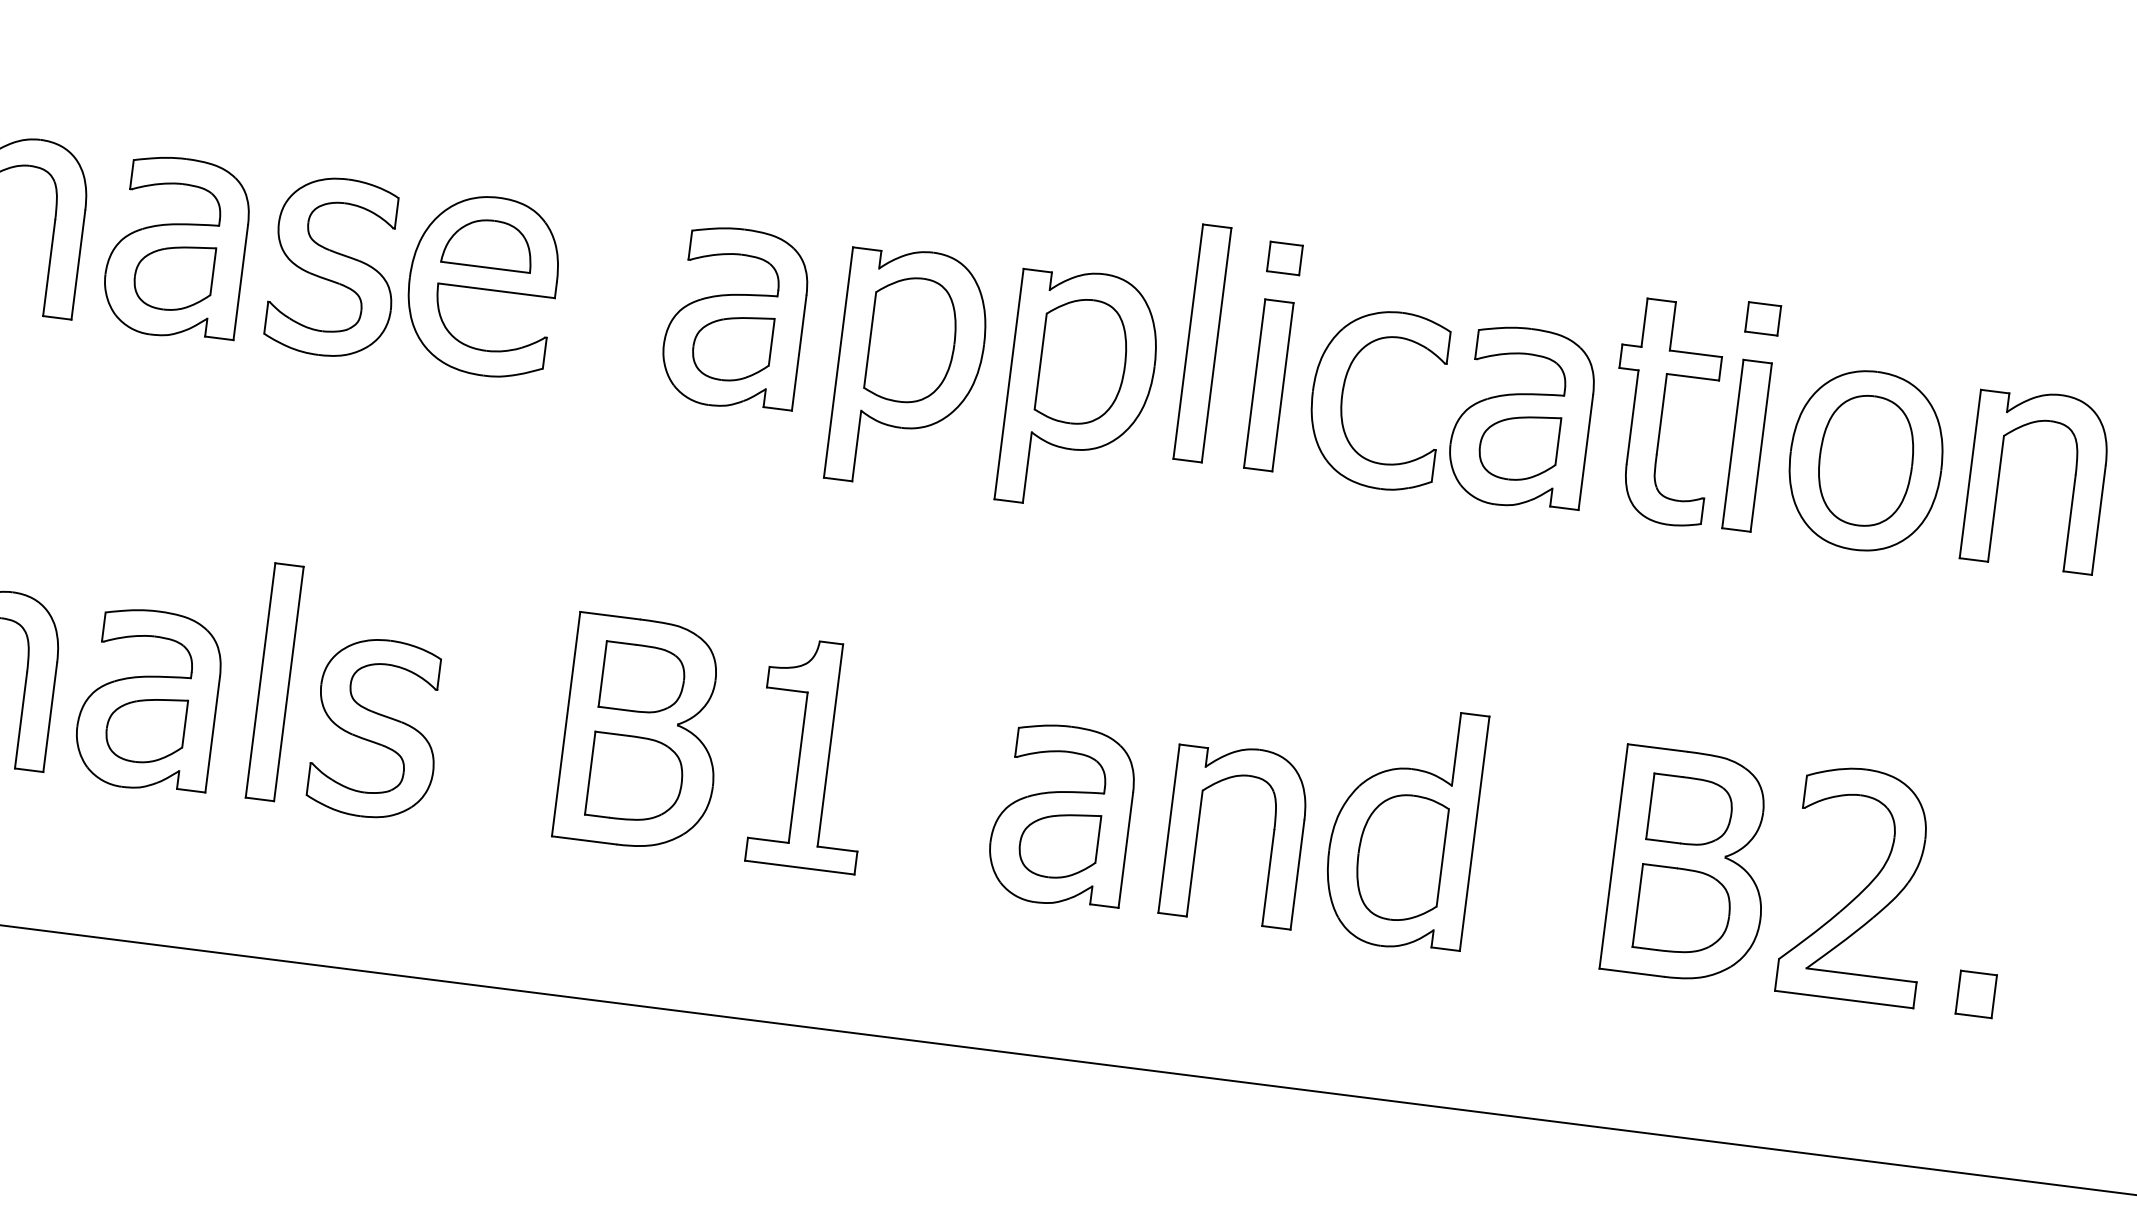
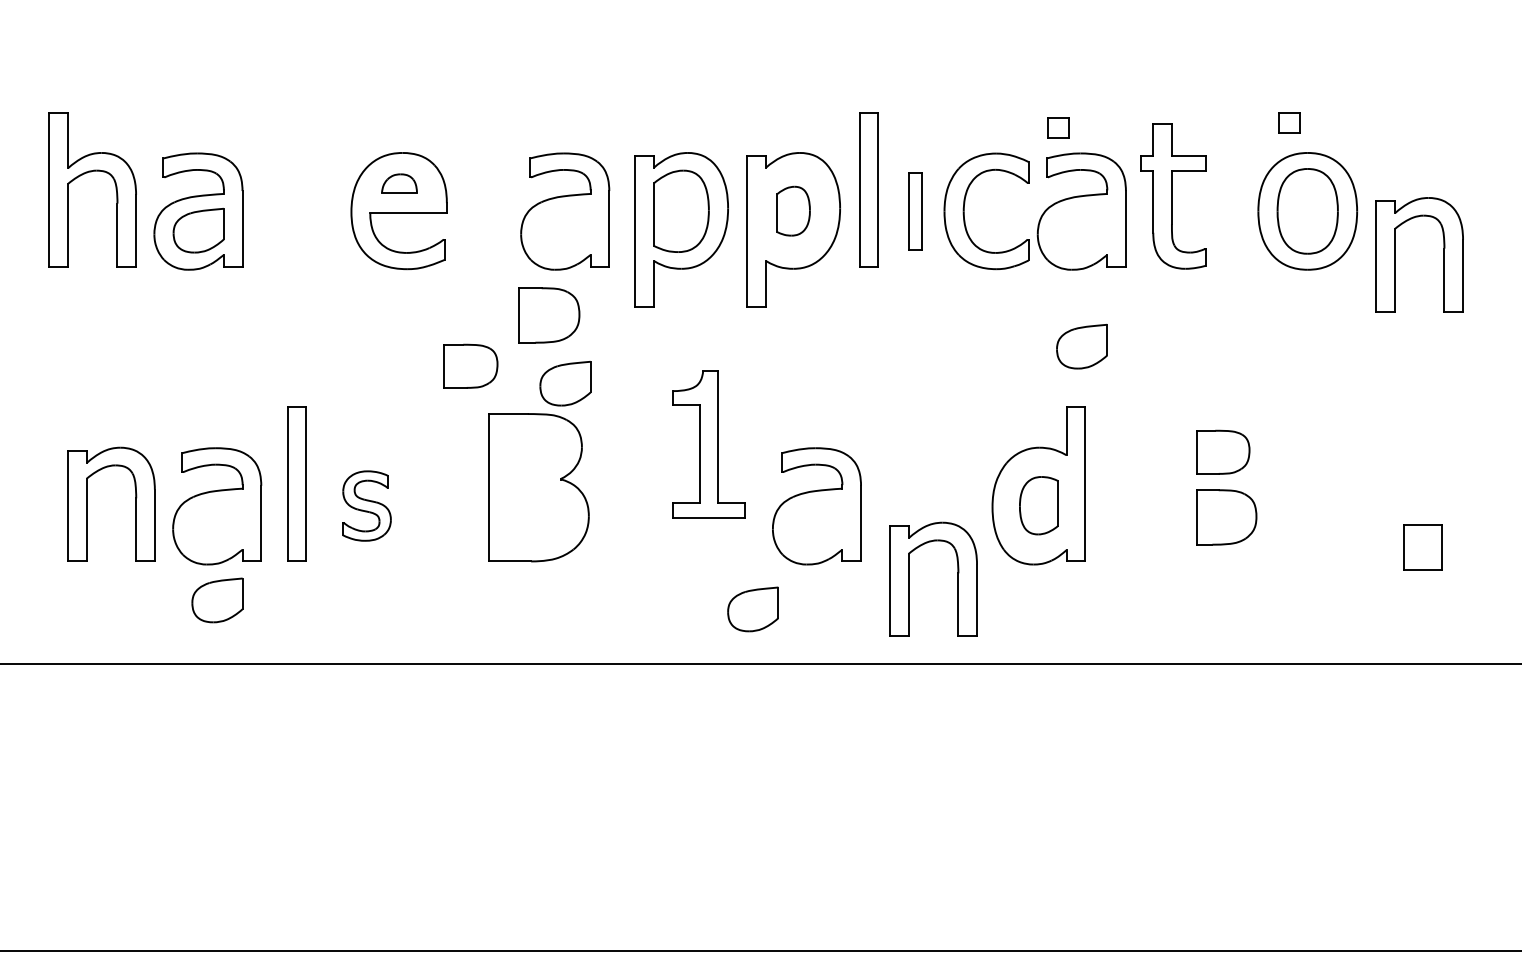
part: (488, 243) -> (399, 183), size x0.6
part: (1284, 257) -> (1058, 127), moved
part: (333, 267) -> (301, 211), removed
part: (1763, 318) -> (1289, 122), moved
part: (732, 347) -> (565, 383), moved
part: (1083, 360) -> (793, 210), size x0.6
part: (1268, 385) -> (915, 211), size x0.7
part: (1746, 445) -> (1229, 211), removed
part: (1517, 446) -> (1081, 346), moved
part: (2000, 474) -> (1395, 254), moved
part: (642, 677) -> (470, 365), moved
part: (376, 727) -> (366, 505), size x0.6
part: (145, 729) -> (217, 600), moved
part: (813, 755) -> (708, 444), moved
part: (635, 778) -> (549, 315), moved
part: (1198, 828) -> (909, 578), moved
part: (1057, 844) -> (752, 609), moved
part: (1399, 856) -> (1038, 505), size x0.7
part: (1689, 865) -> (1226, 487), removed
part: (1858, 883) -> (1337, 485), removed
part: (1976, 993) -> (1422, 546), size x1.6

